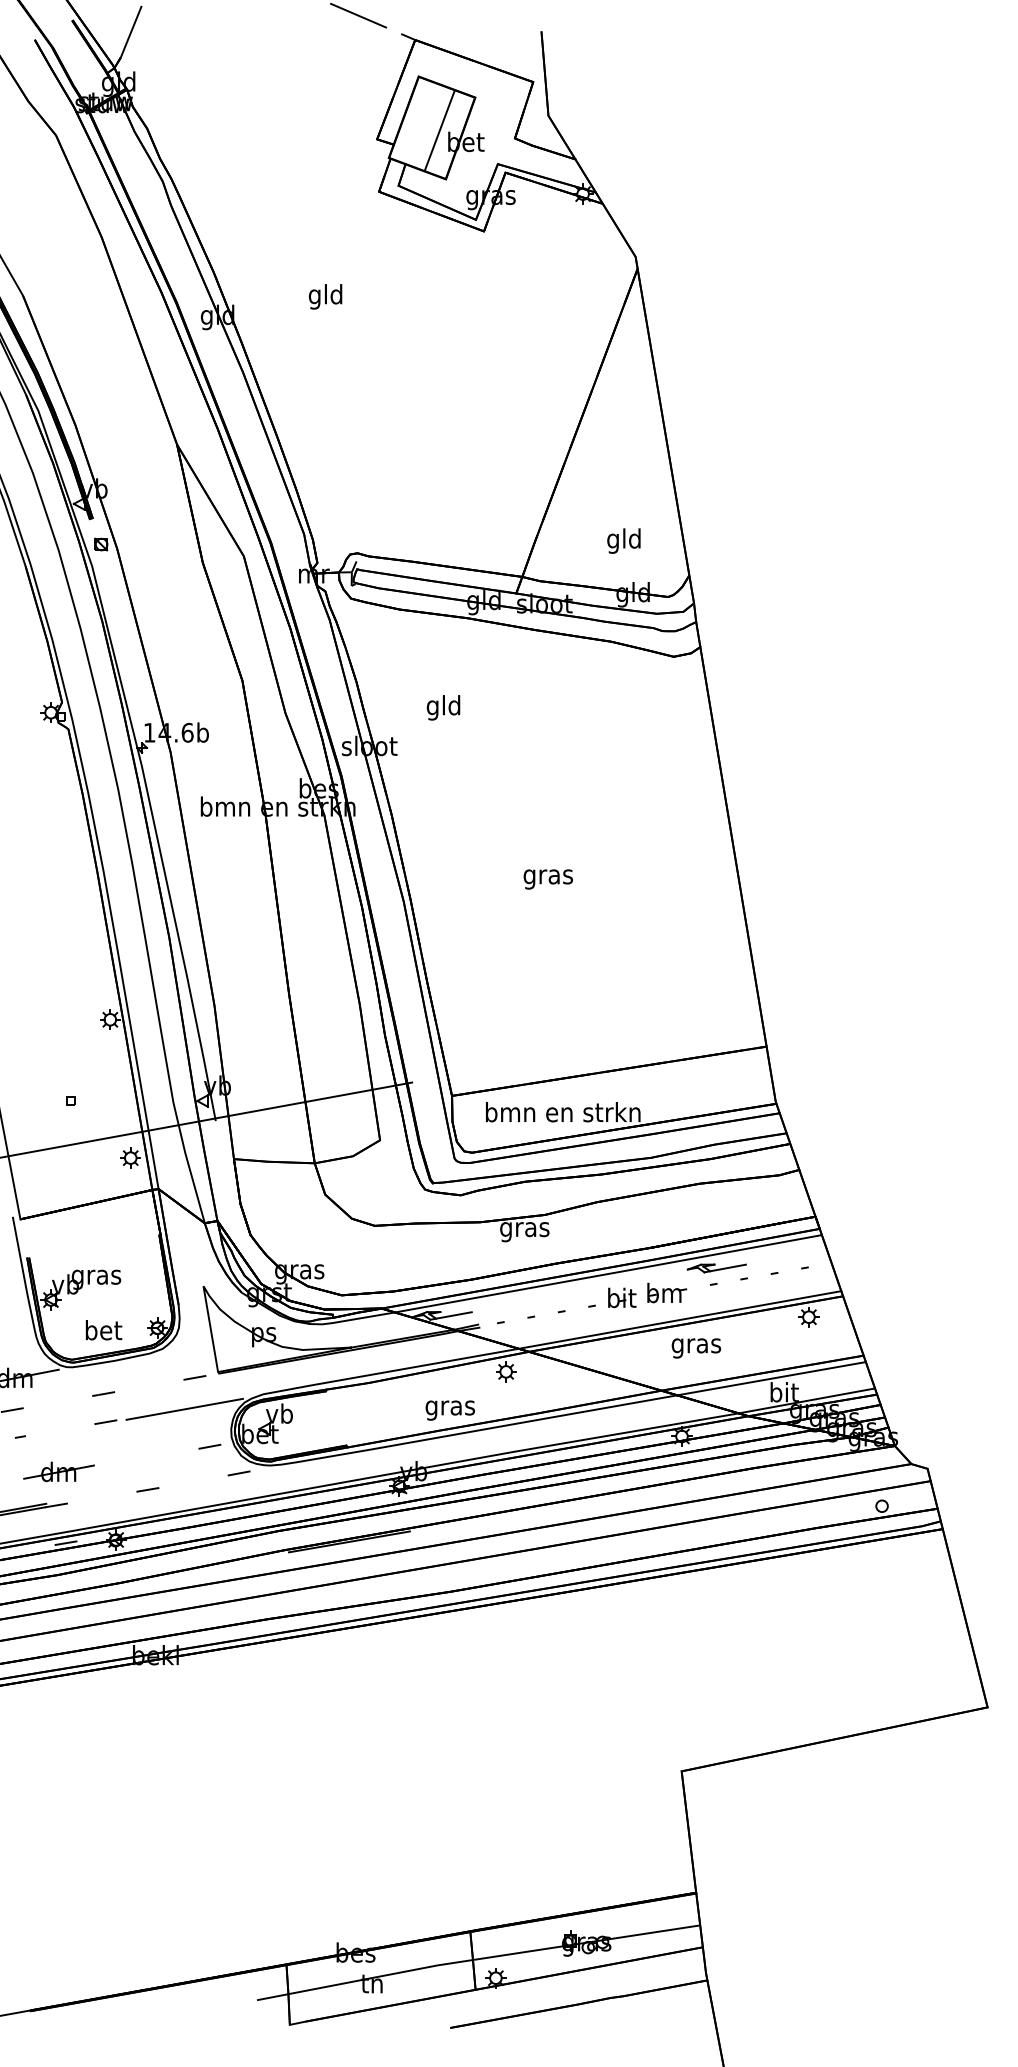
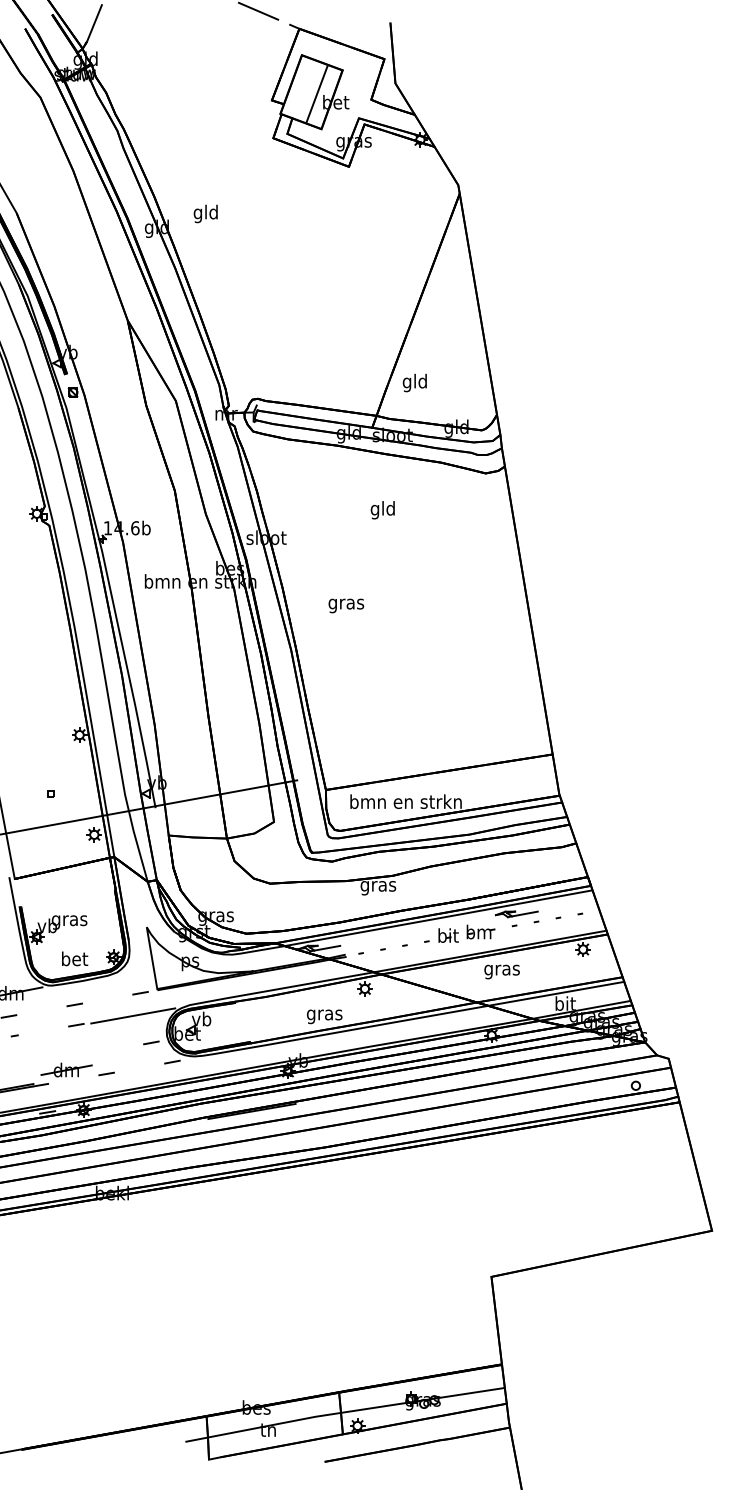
text: (325, 296) -> (205, 213), moved
text: (623, 540) -> (414, 382), moved
text: (443, 708) -> (382, 510), moved
text: (548, 878) -> (346, 605), moved
part: (58, 1471) -> (66, 1069), moved

